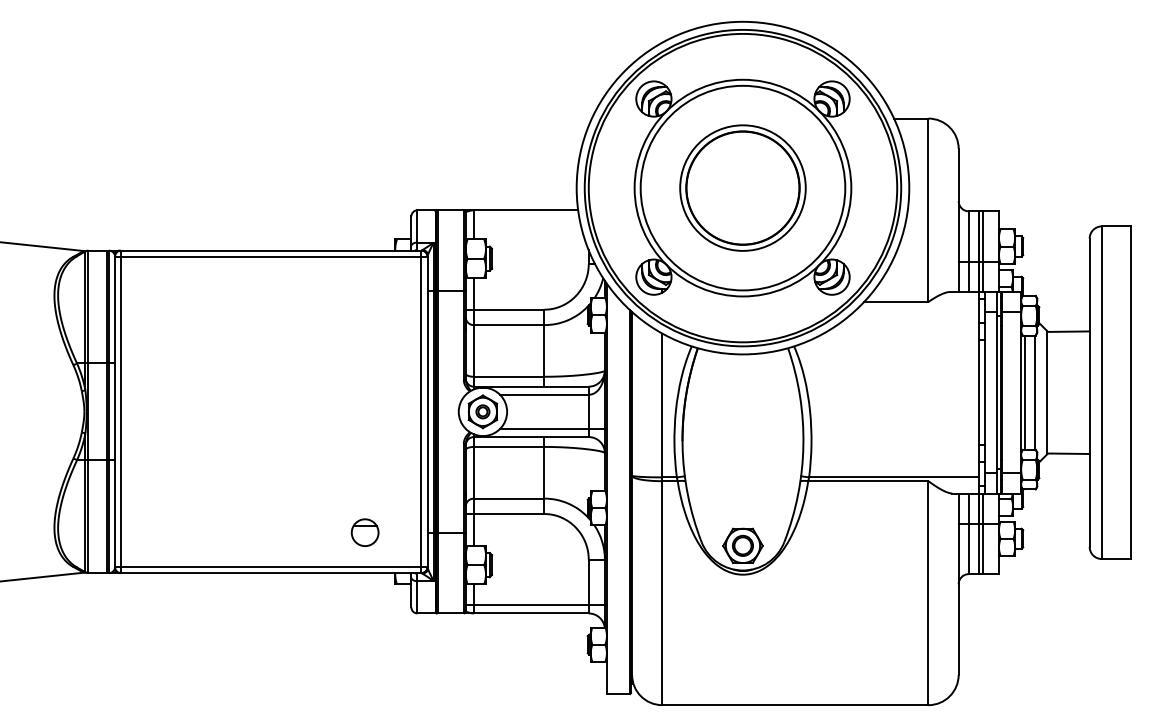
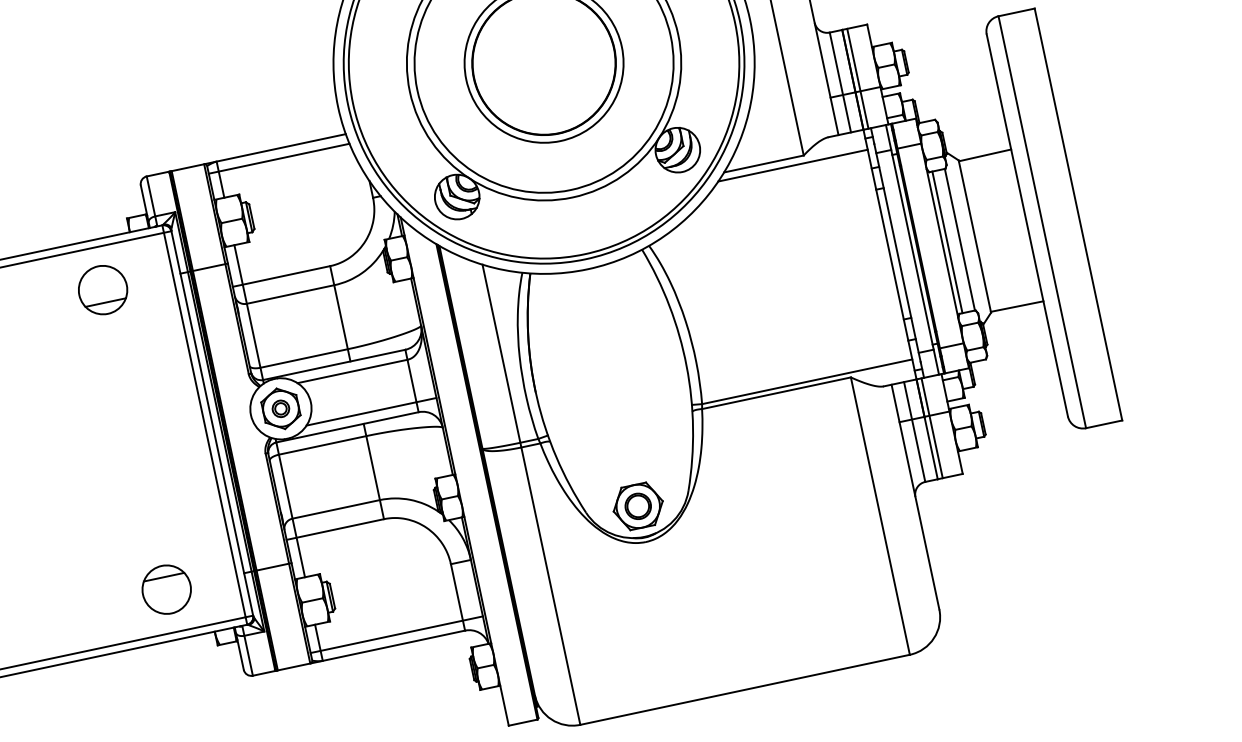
line: (522, 218) -> (279, 158), added
part: (365, 290) -> (103, 289), added
line: (918, 308) -> (793, 166), added
part: (365, 532) -> (167, 589), size x1.43

